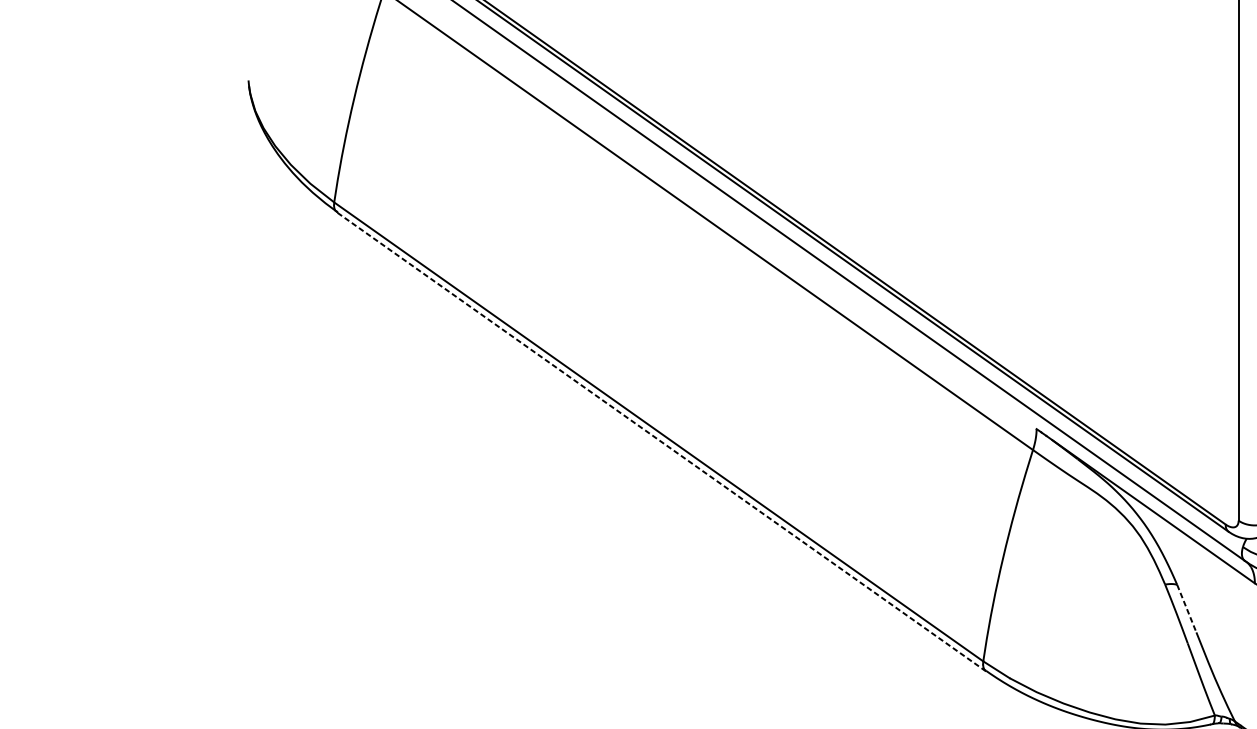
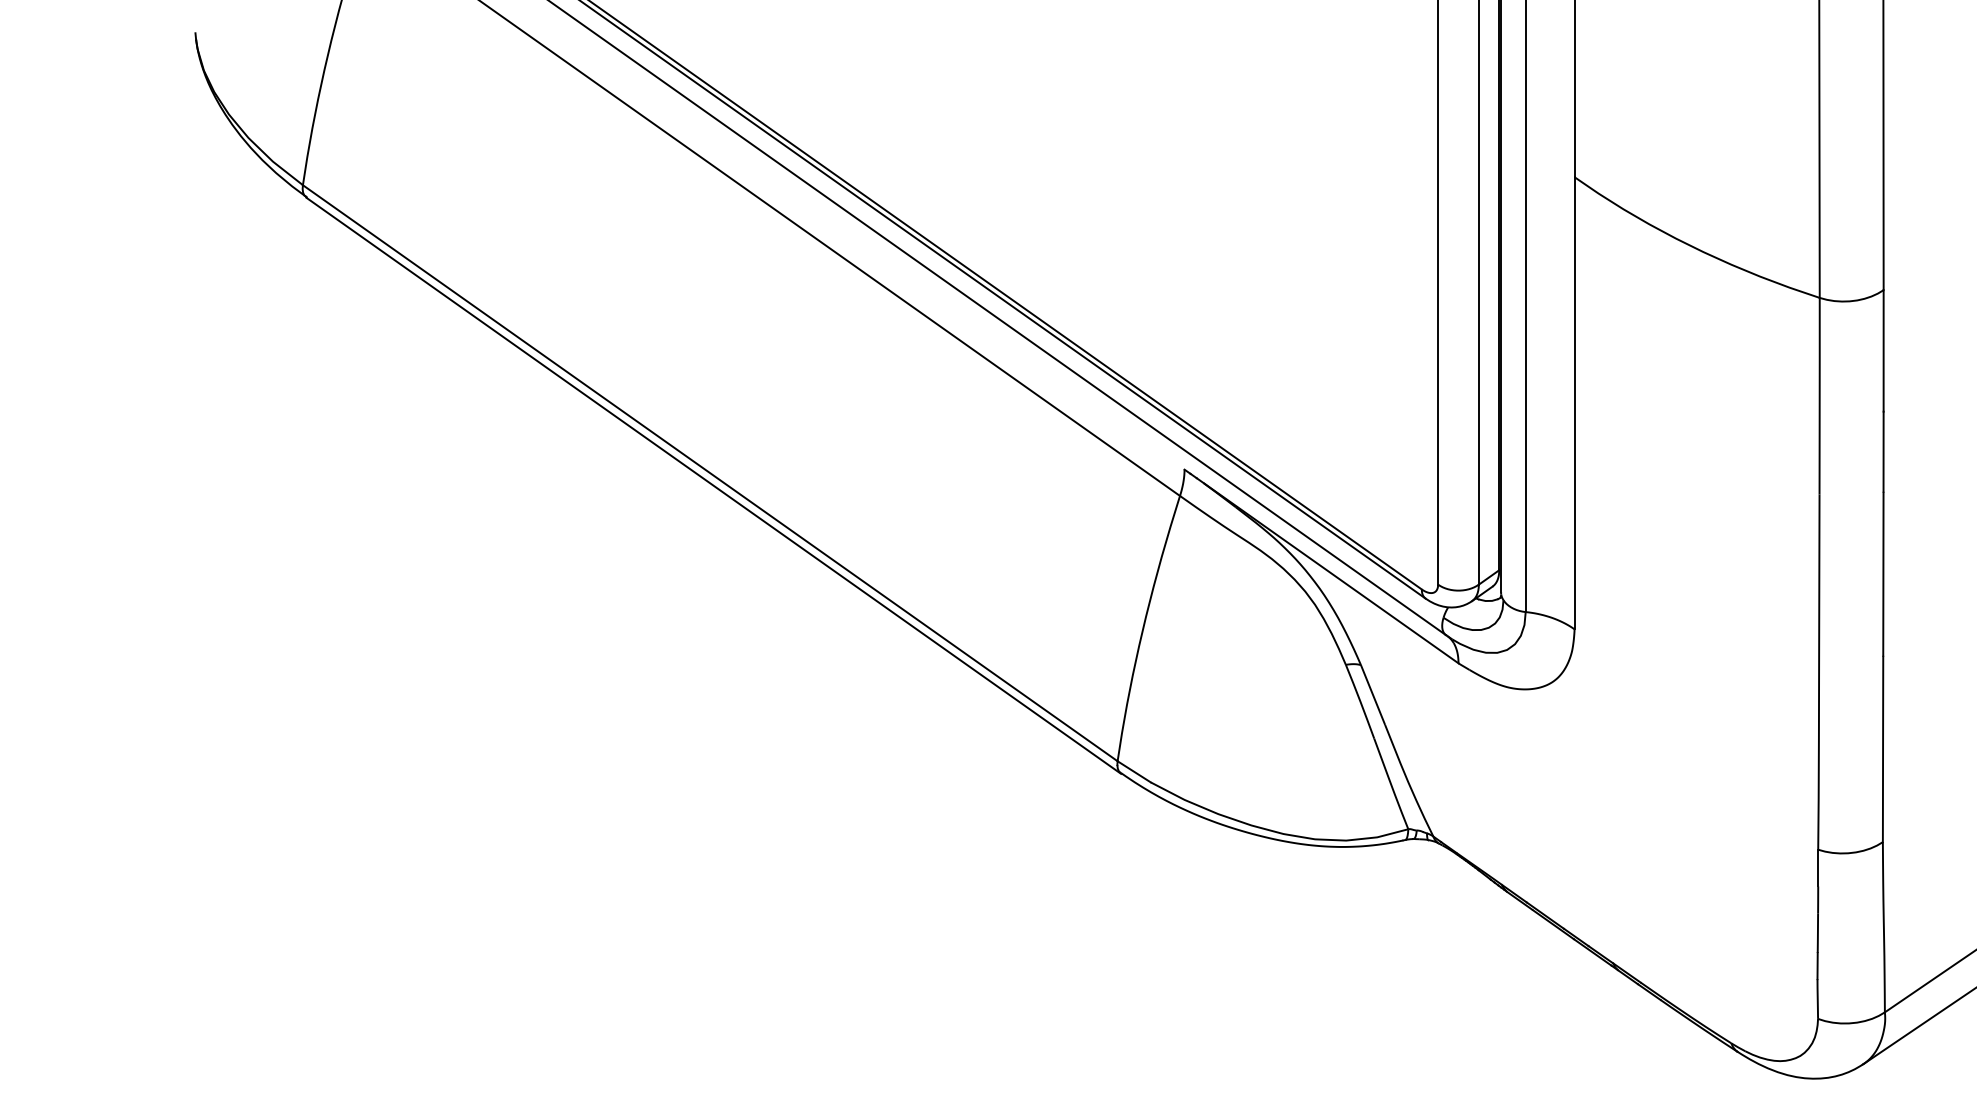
line: (661, 441) -> (713, 485), dashed -> solid
line: (1186, 608) -> (1372, 694), dashed -> solid

